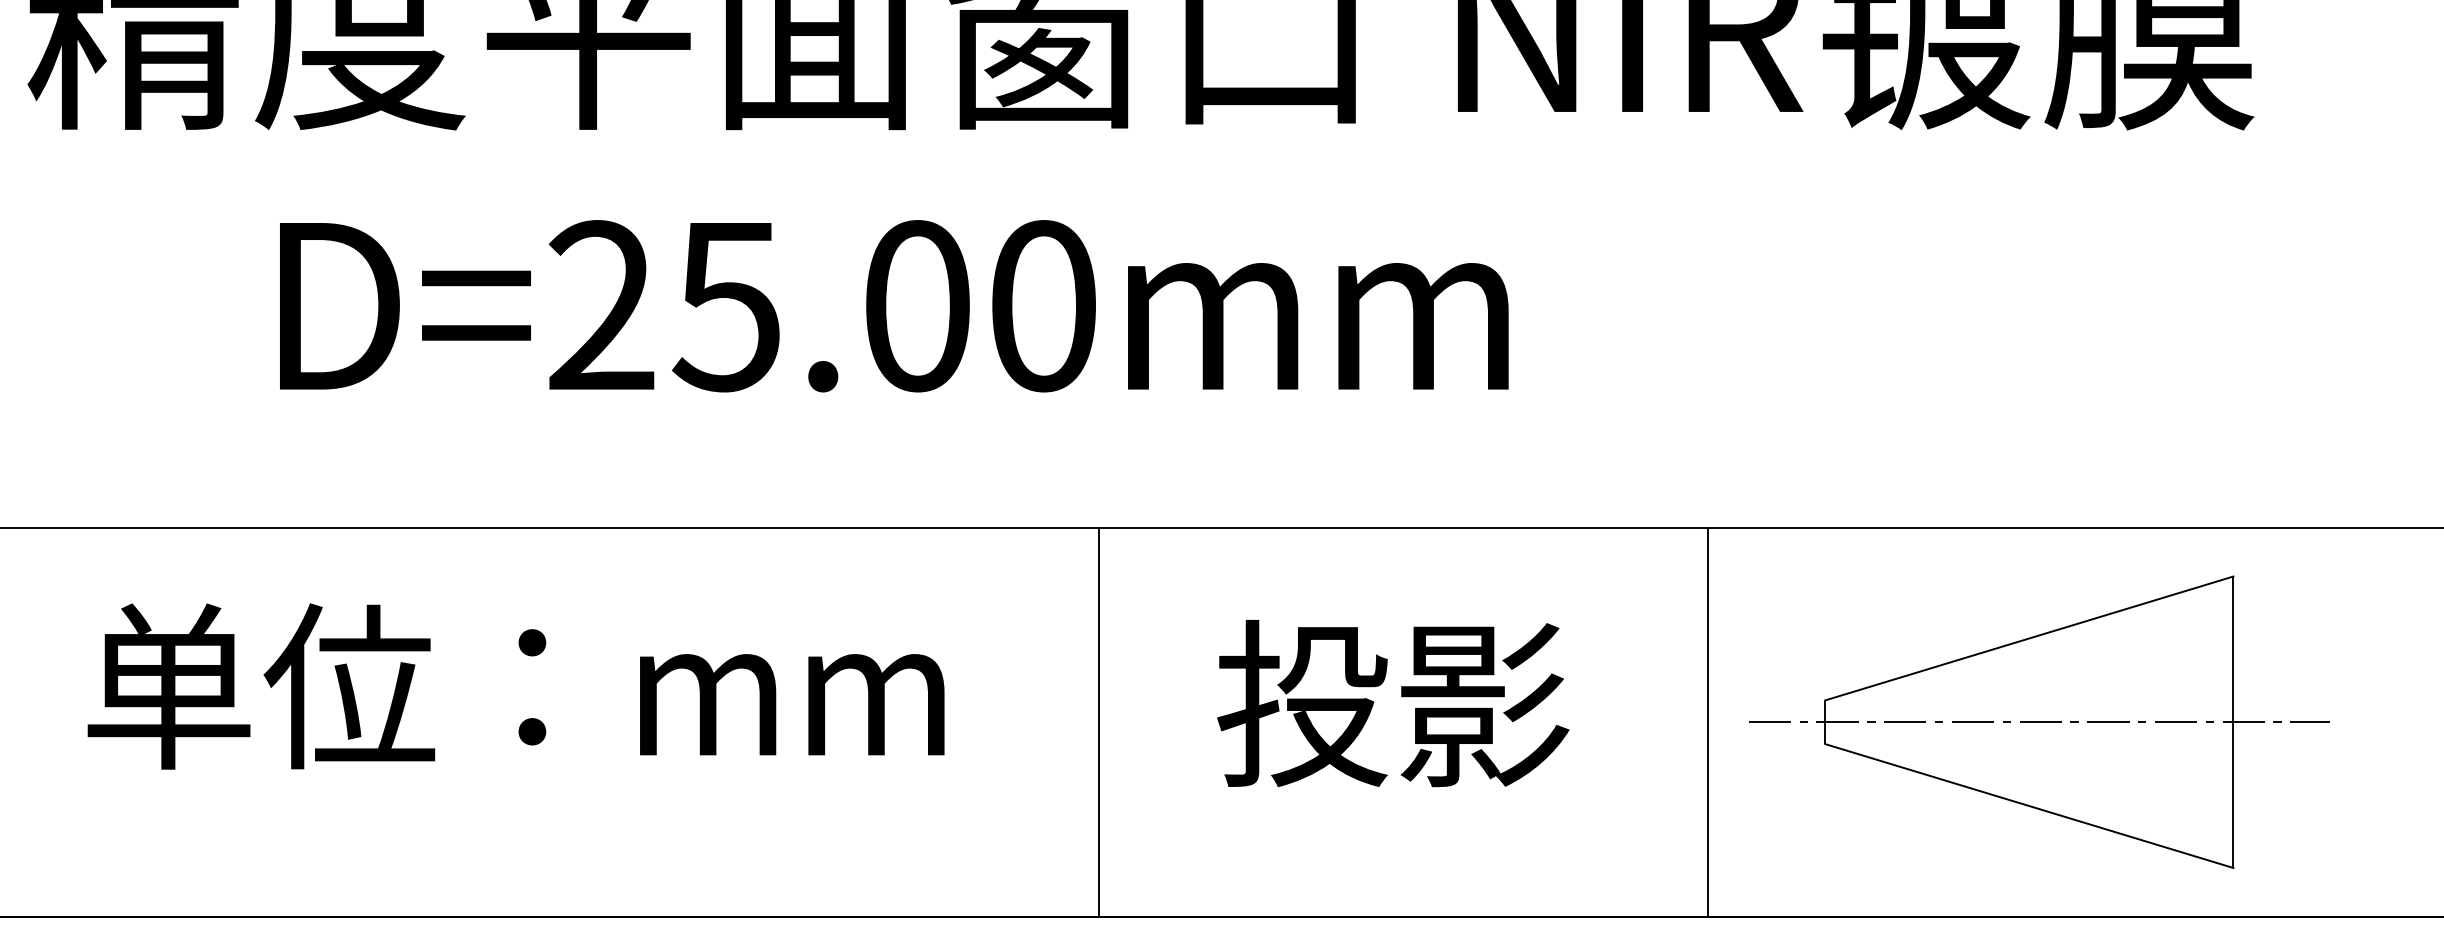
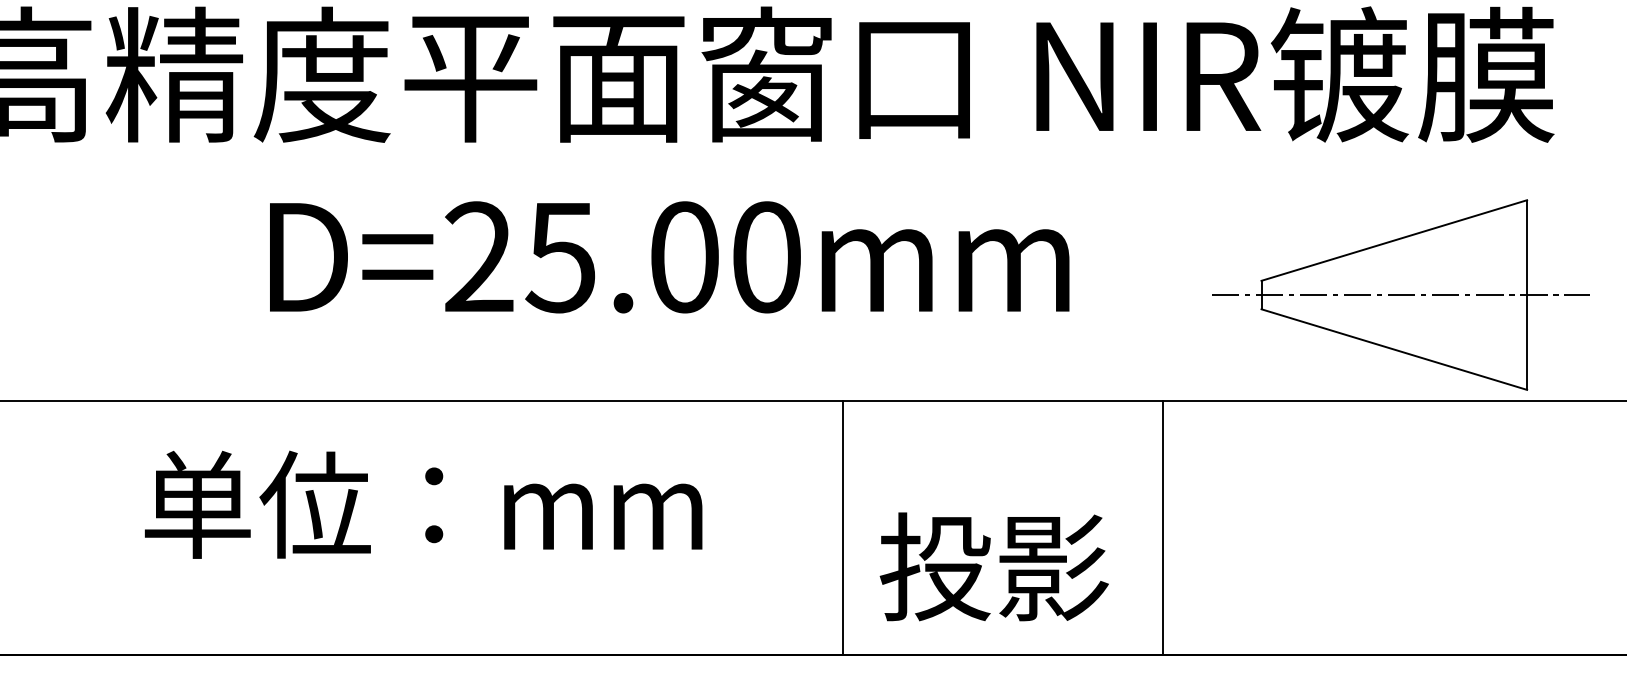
text: (1391, 702) -> (993, 566), moved
line: (1099, 721) -> (843, 527), moved
line: (1708, 721) -> (1163, 527), moved
part: (2038, 721) -> (1400, 294), moved

